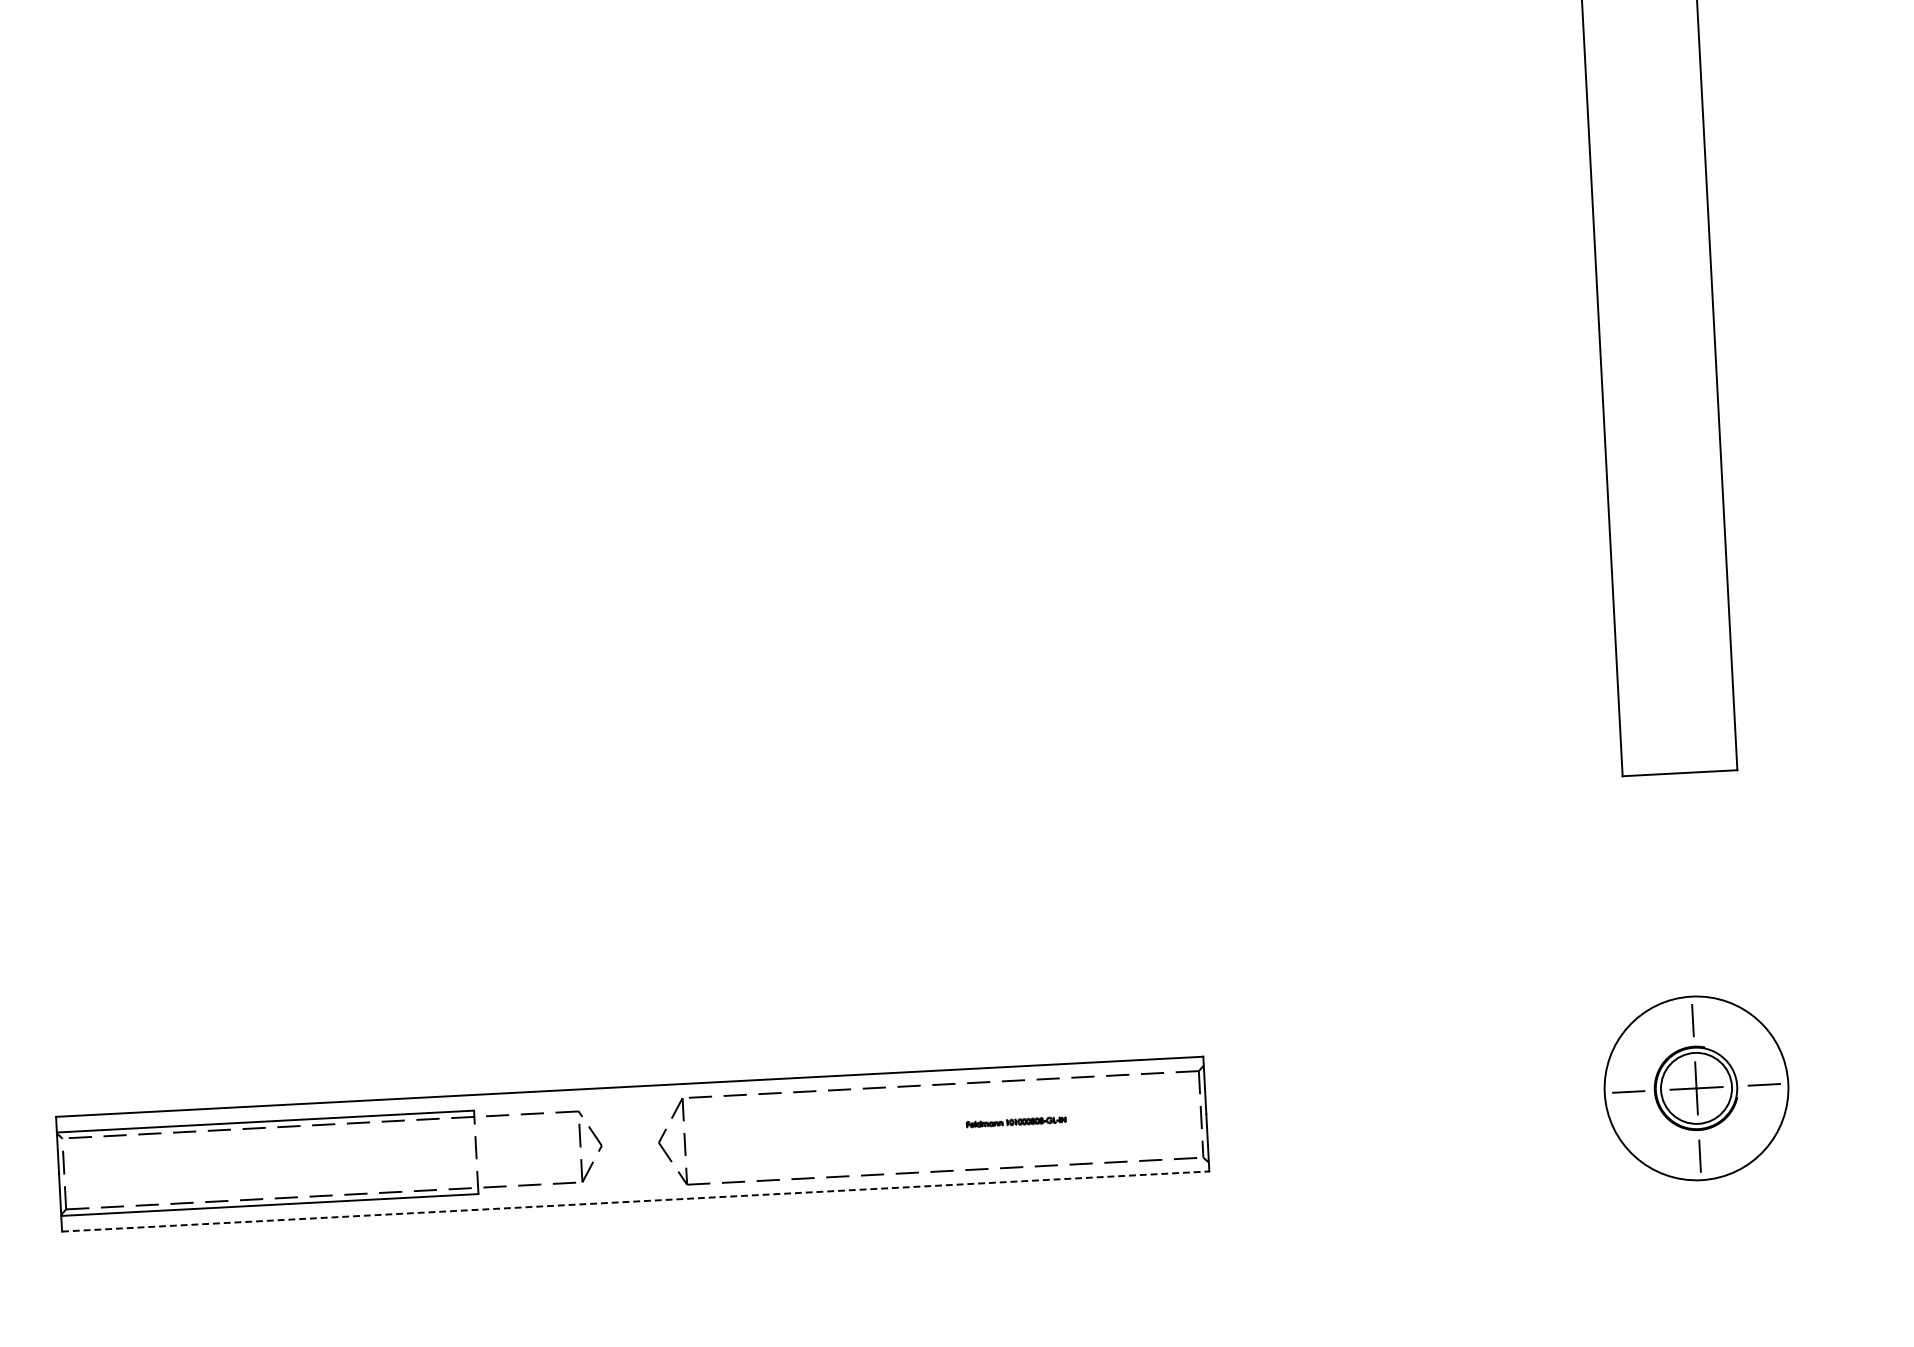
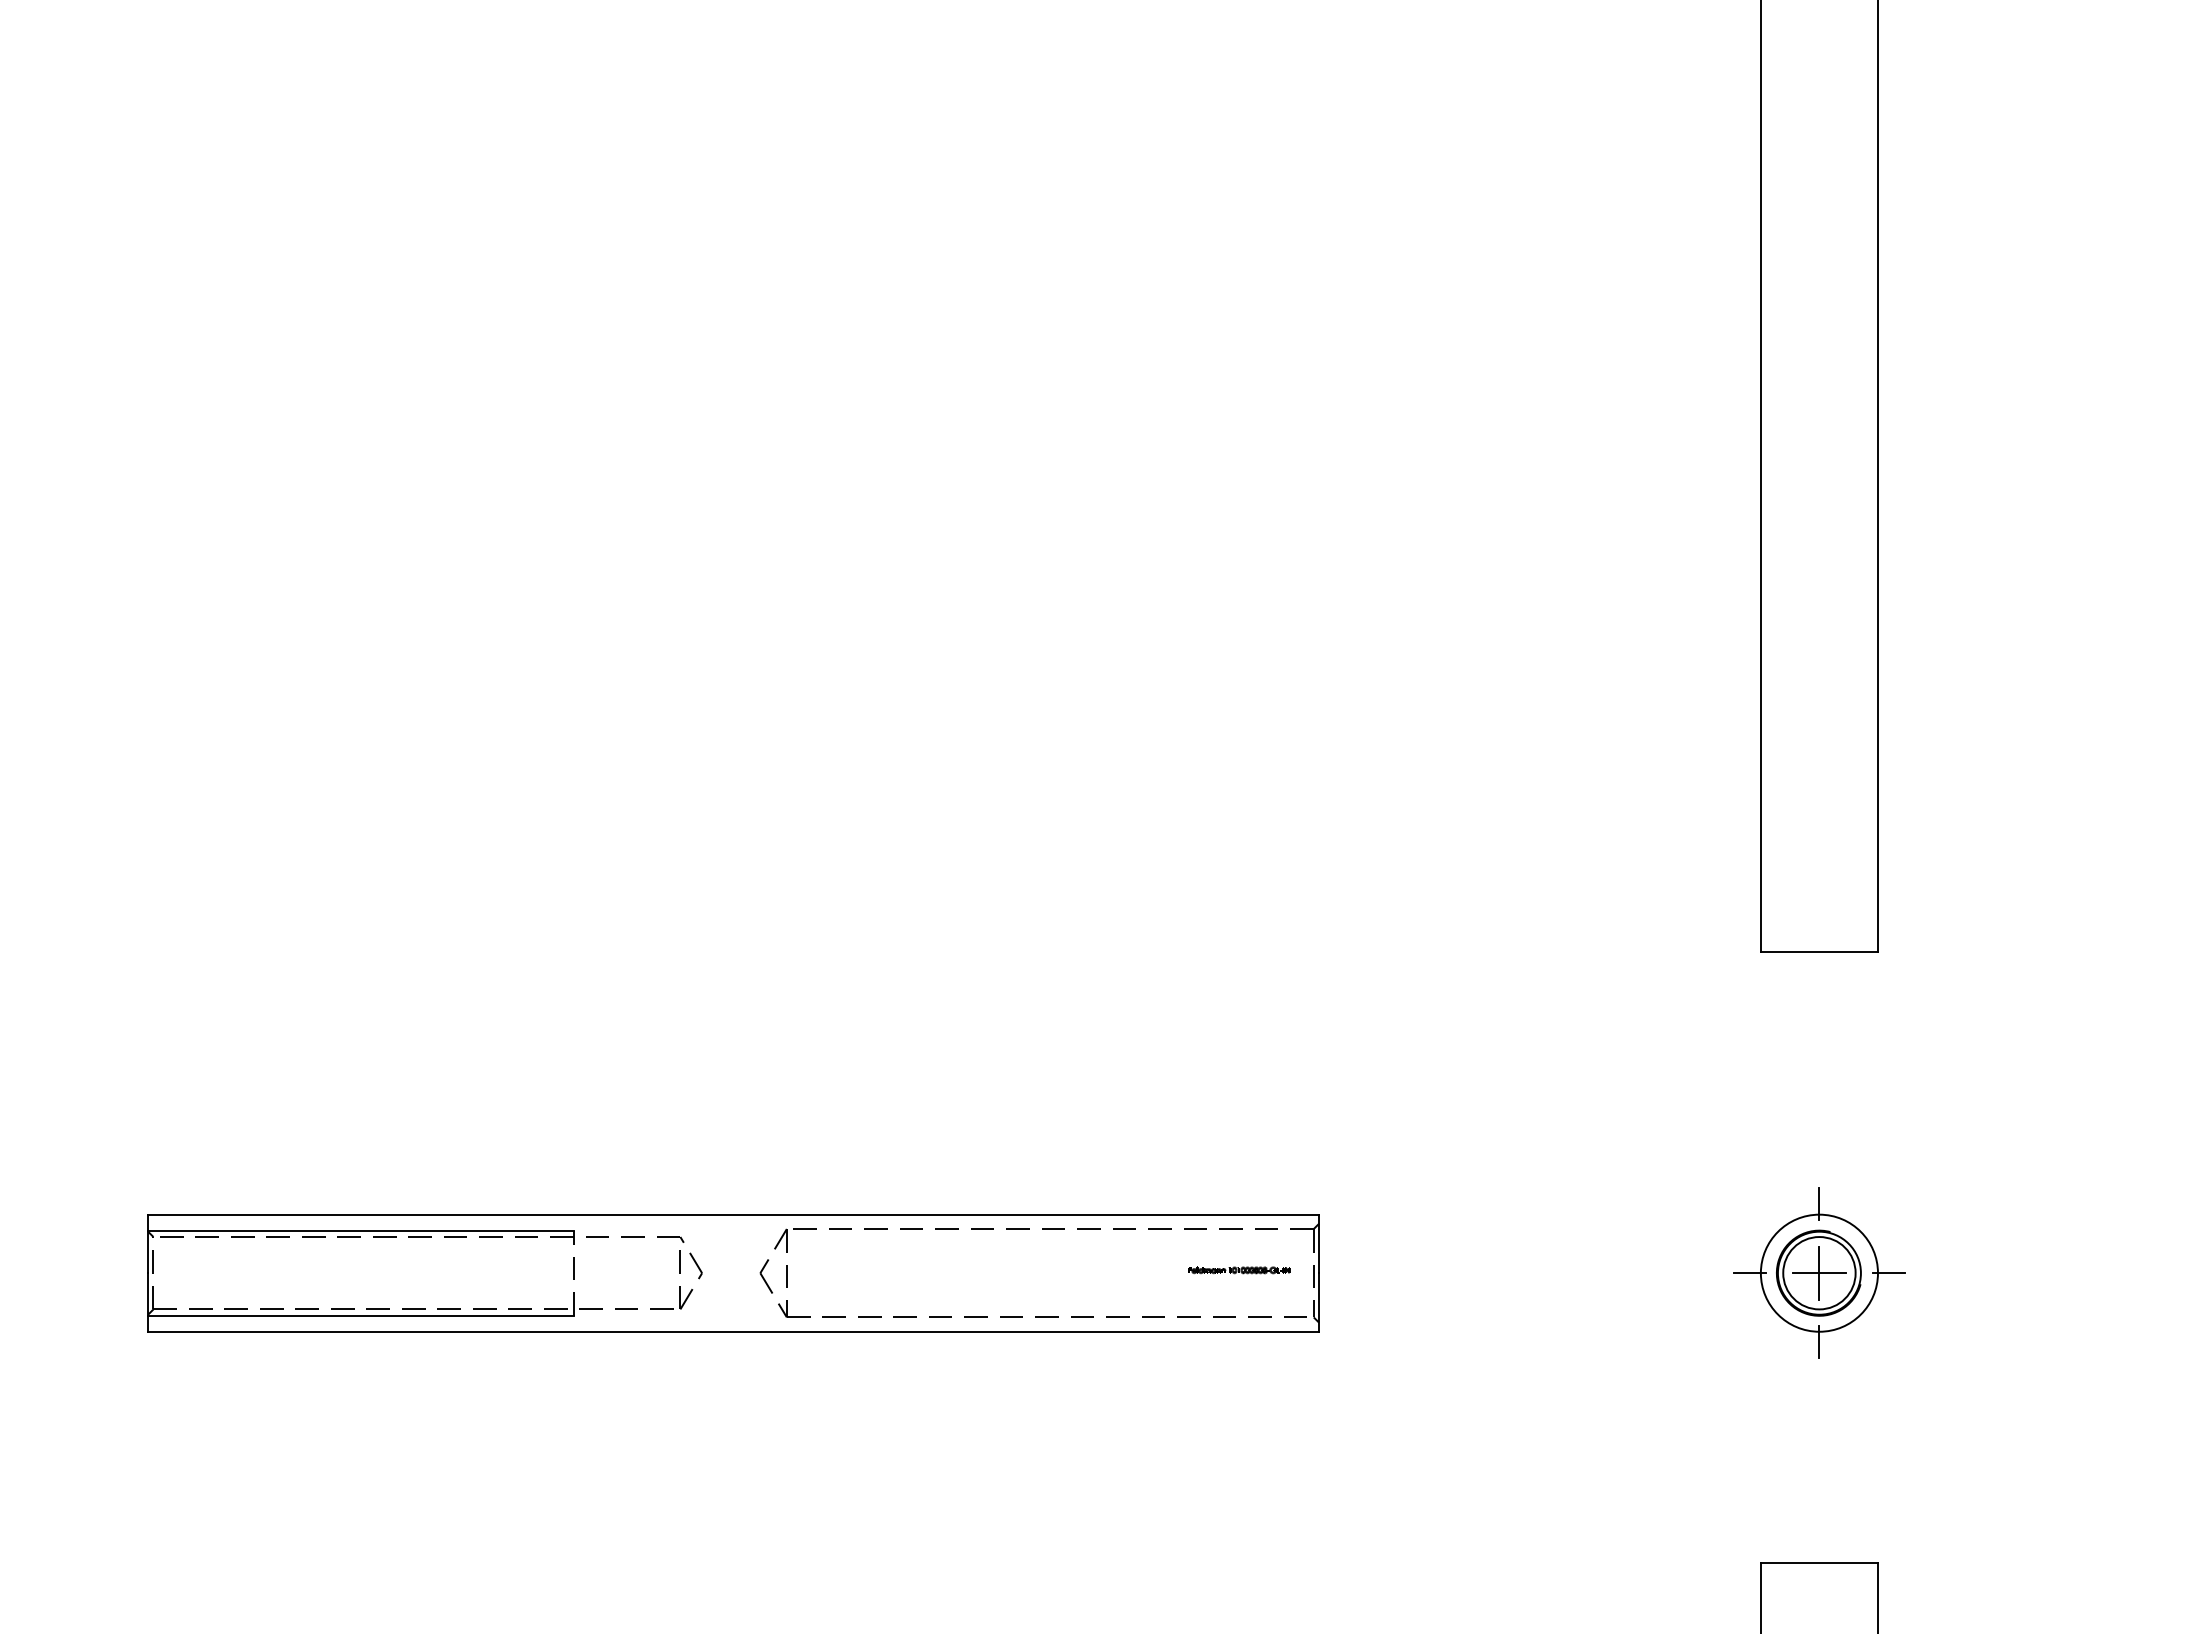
circle: (1695, 1087) -> (1818, 1272), size x0.62
part: (1016, 1122) -> (1239, 1270), moved
line: (636, 1201) -> (734, 1331), dashed -> solid

